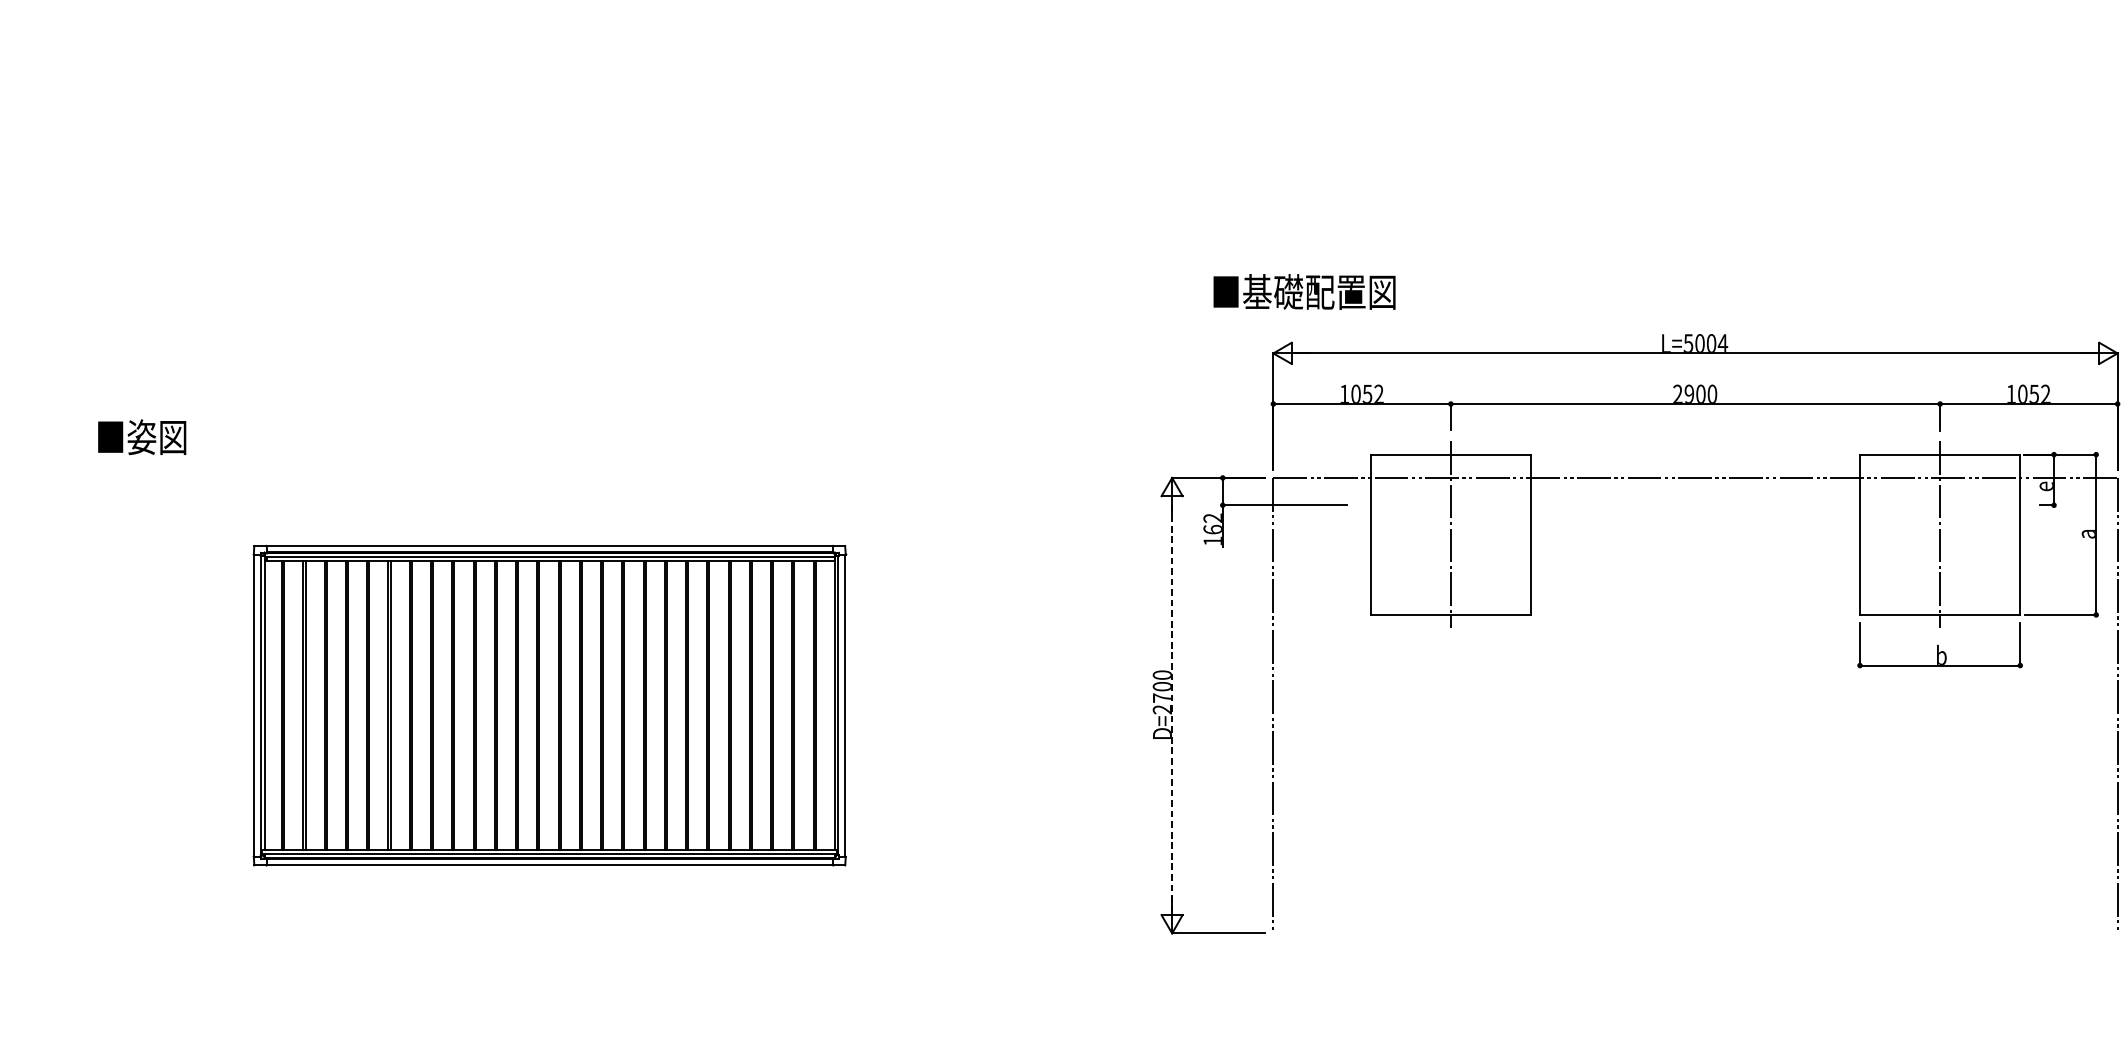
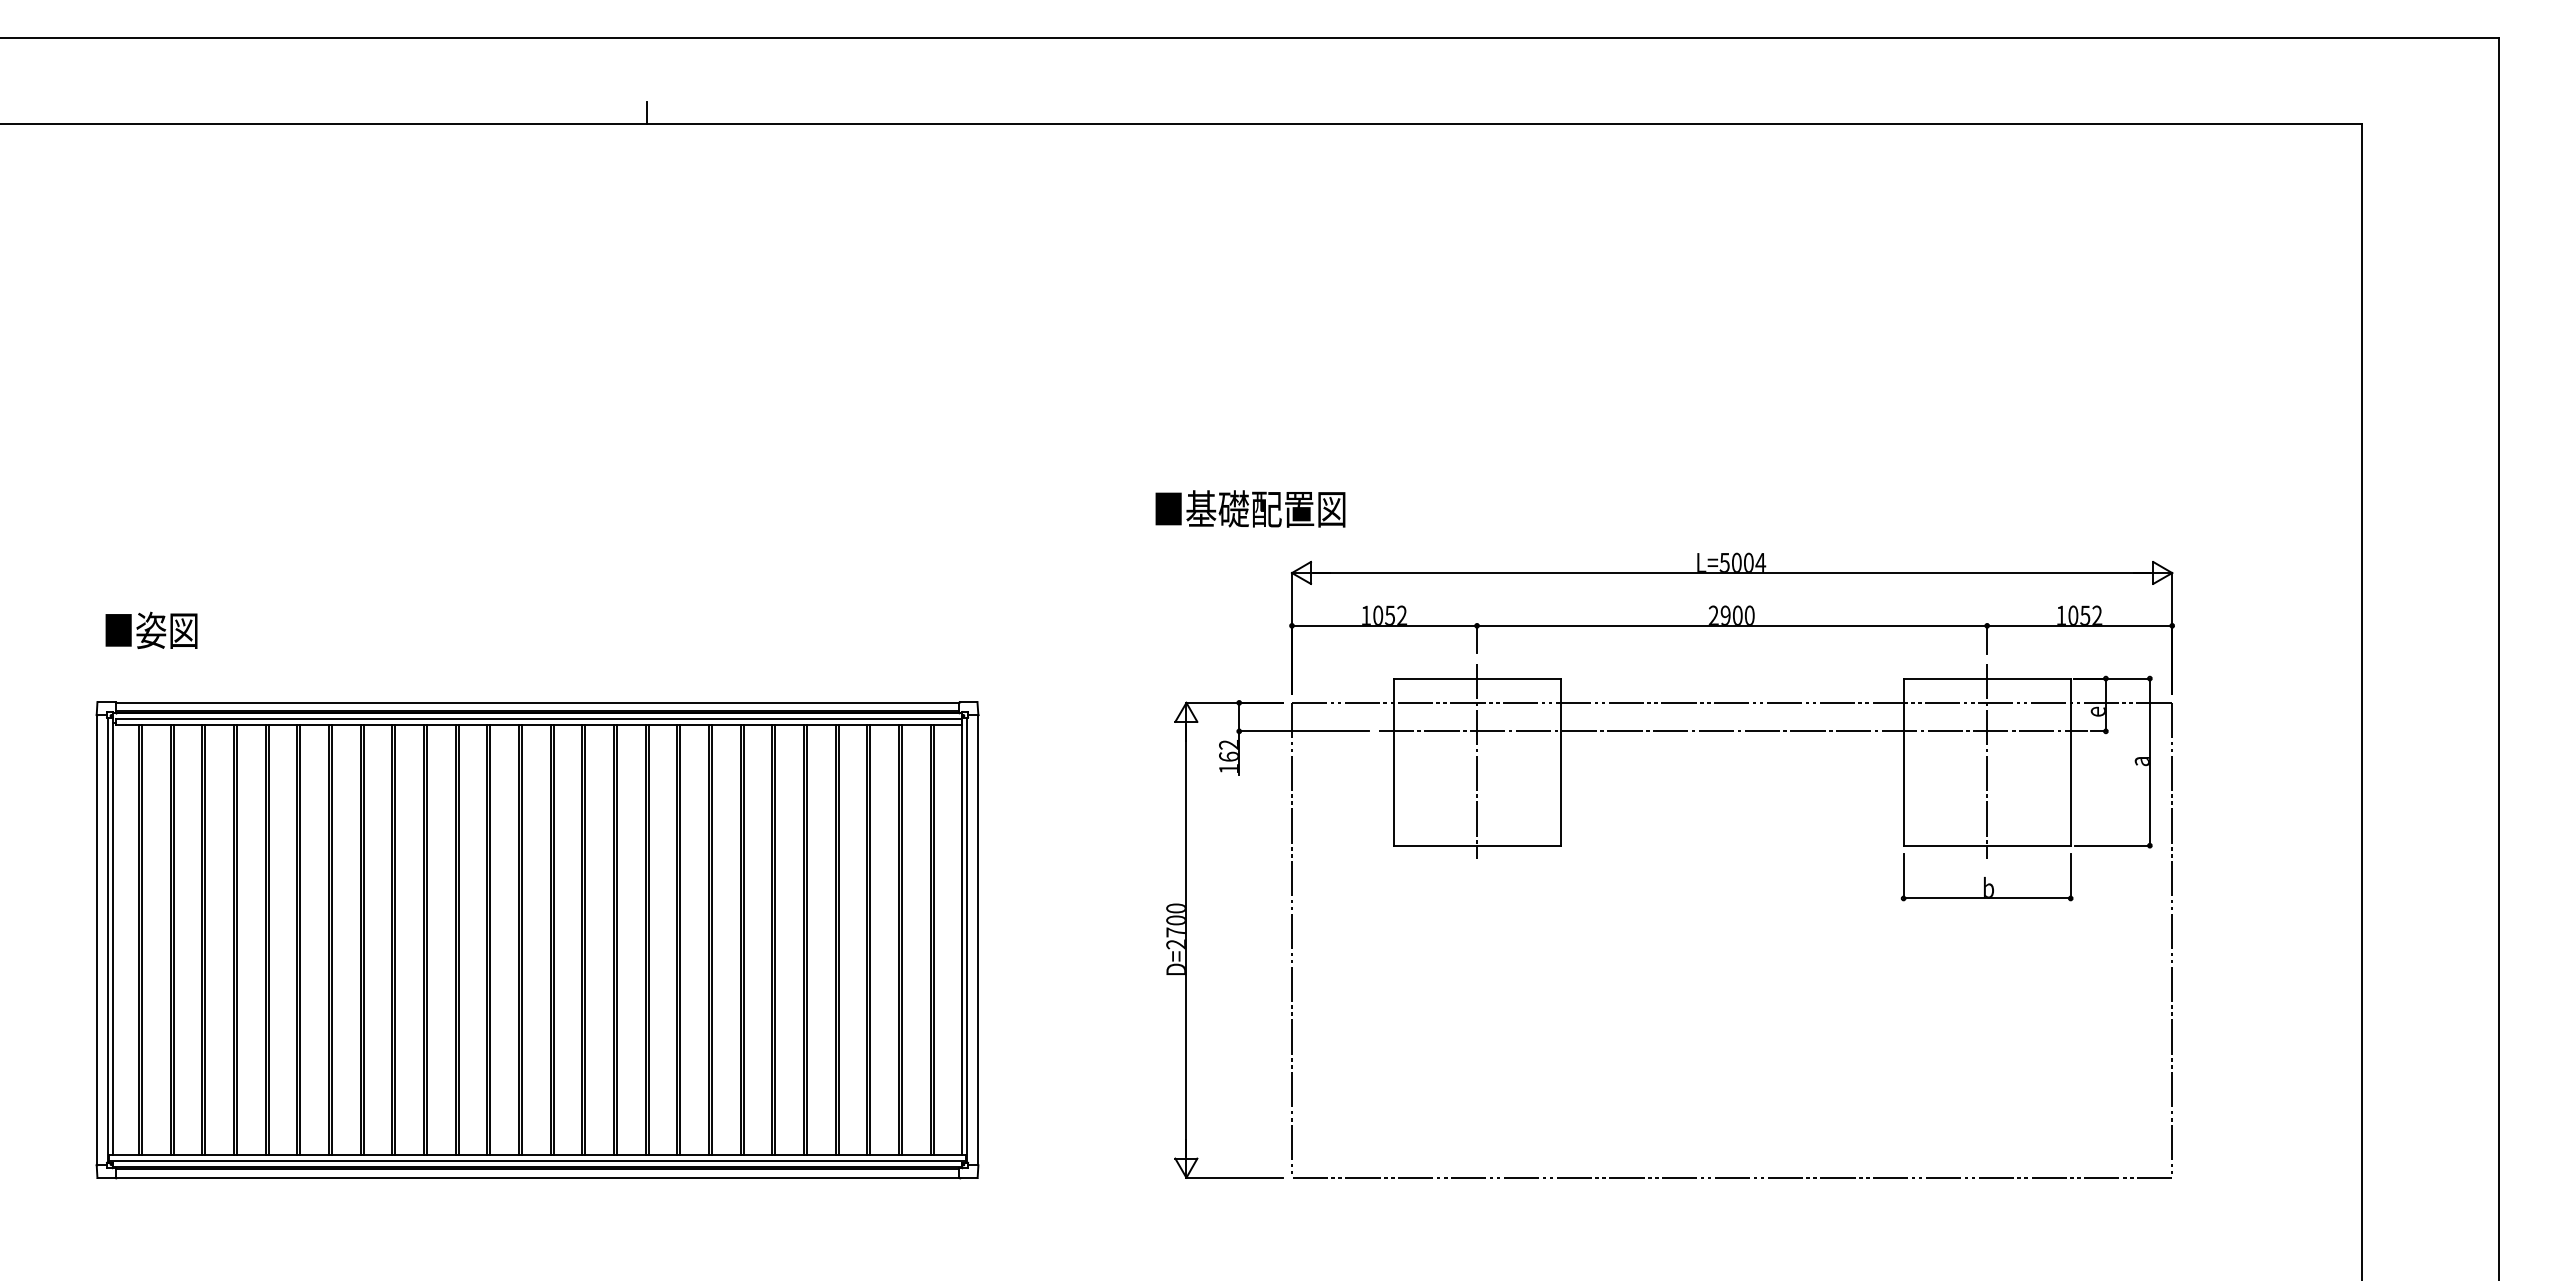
text: (1304, 291) -> (1250, 508), moved
text: (142, 436) -> (151, 629), moved
line: (1696, 505) -> (1733, 731), added
line: (1172, 704) -> (1186, 939), dashed -> solid
part: (549, 705) -> (537, 940), size x1.43
line: (1695, 933) -> (1732, 1177), added

